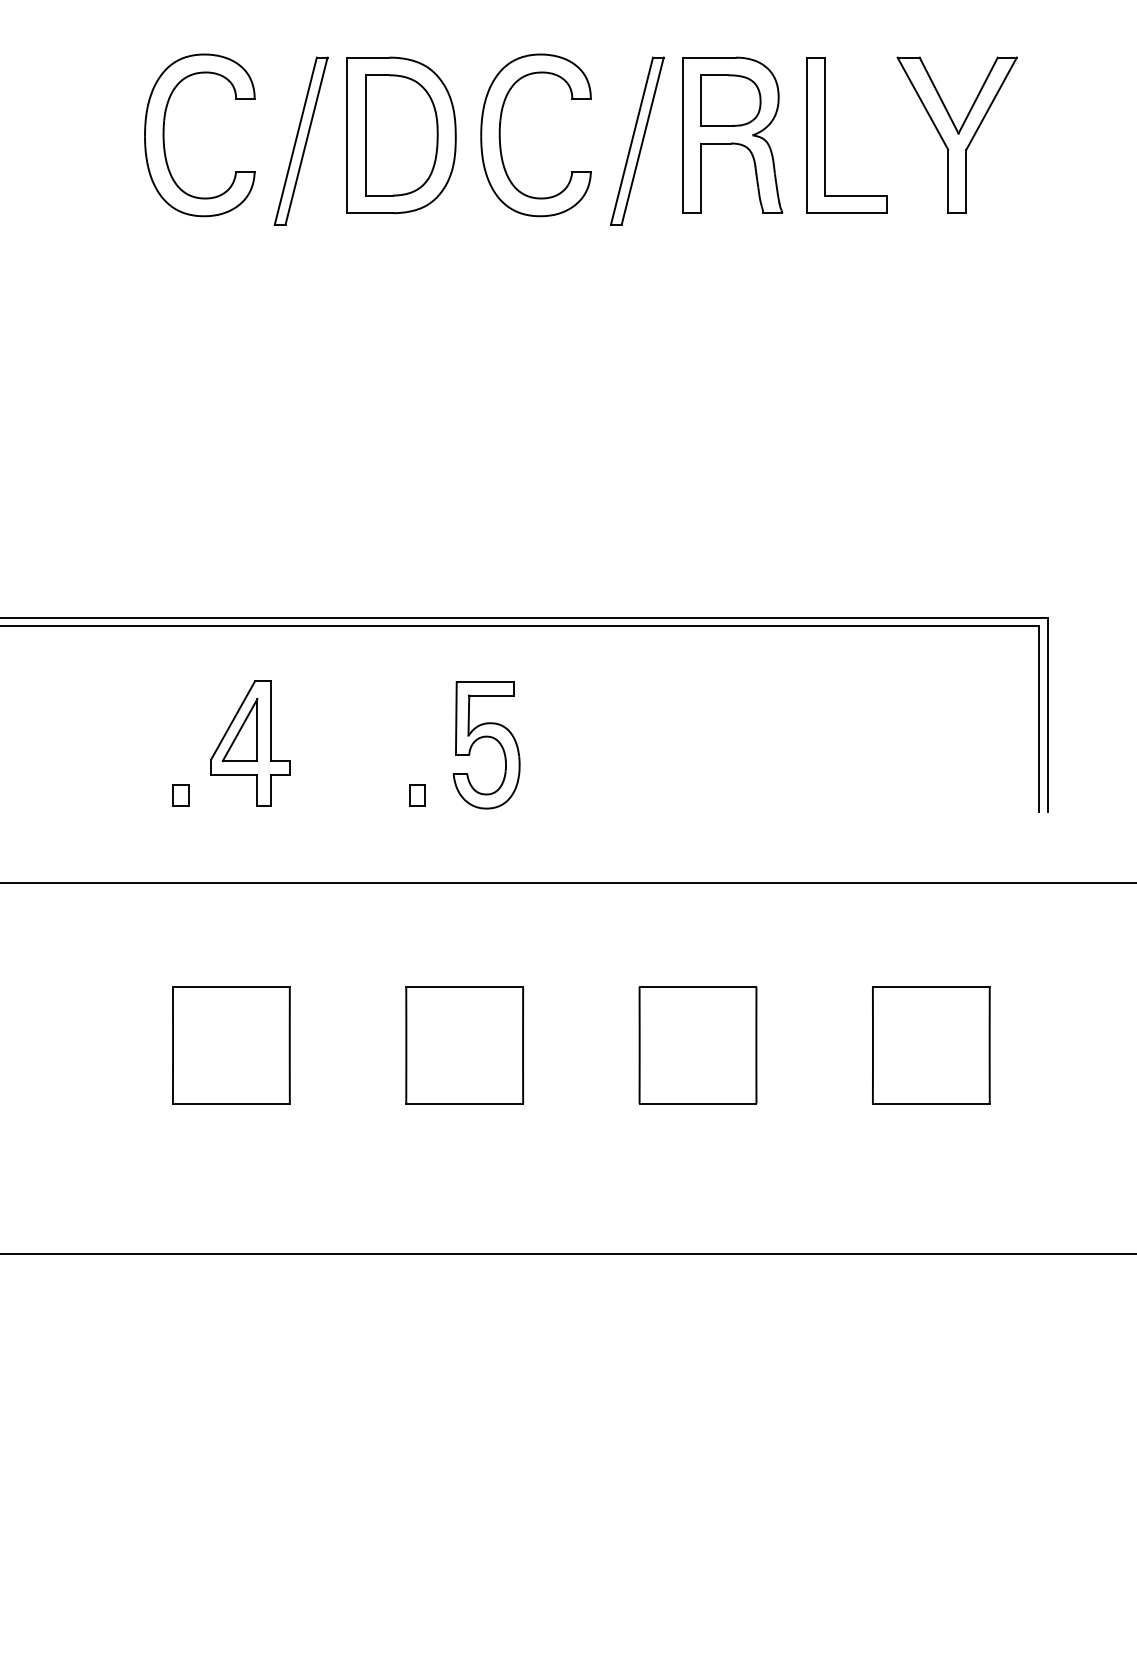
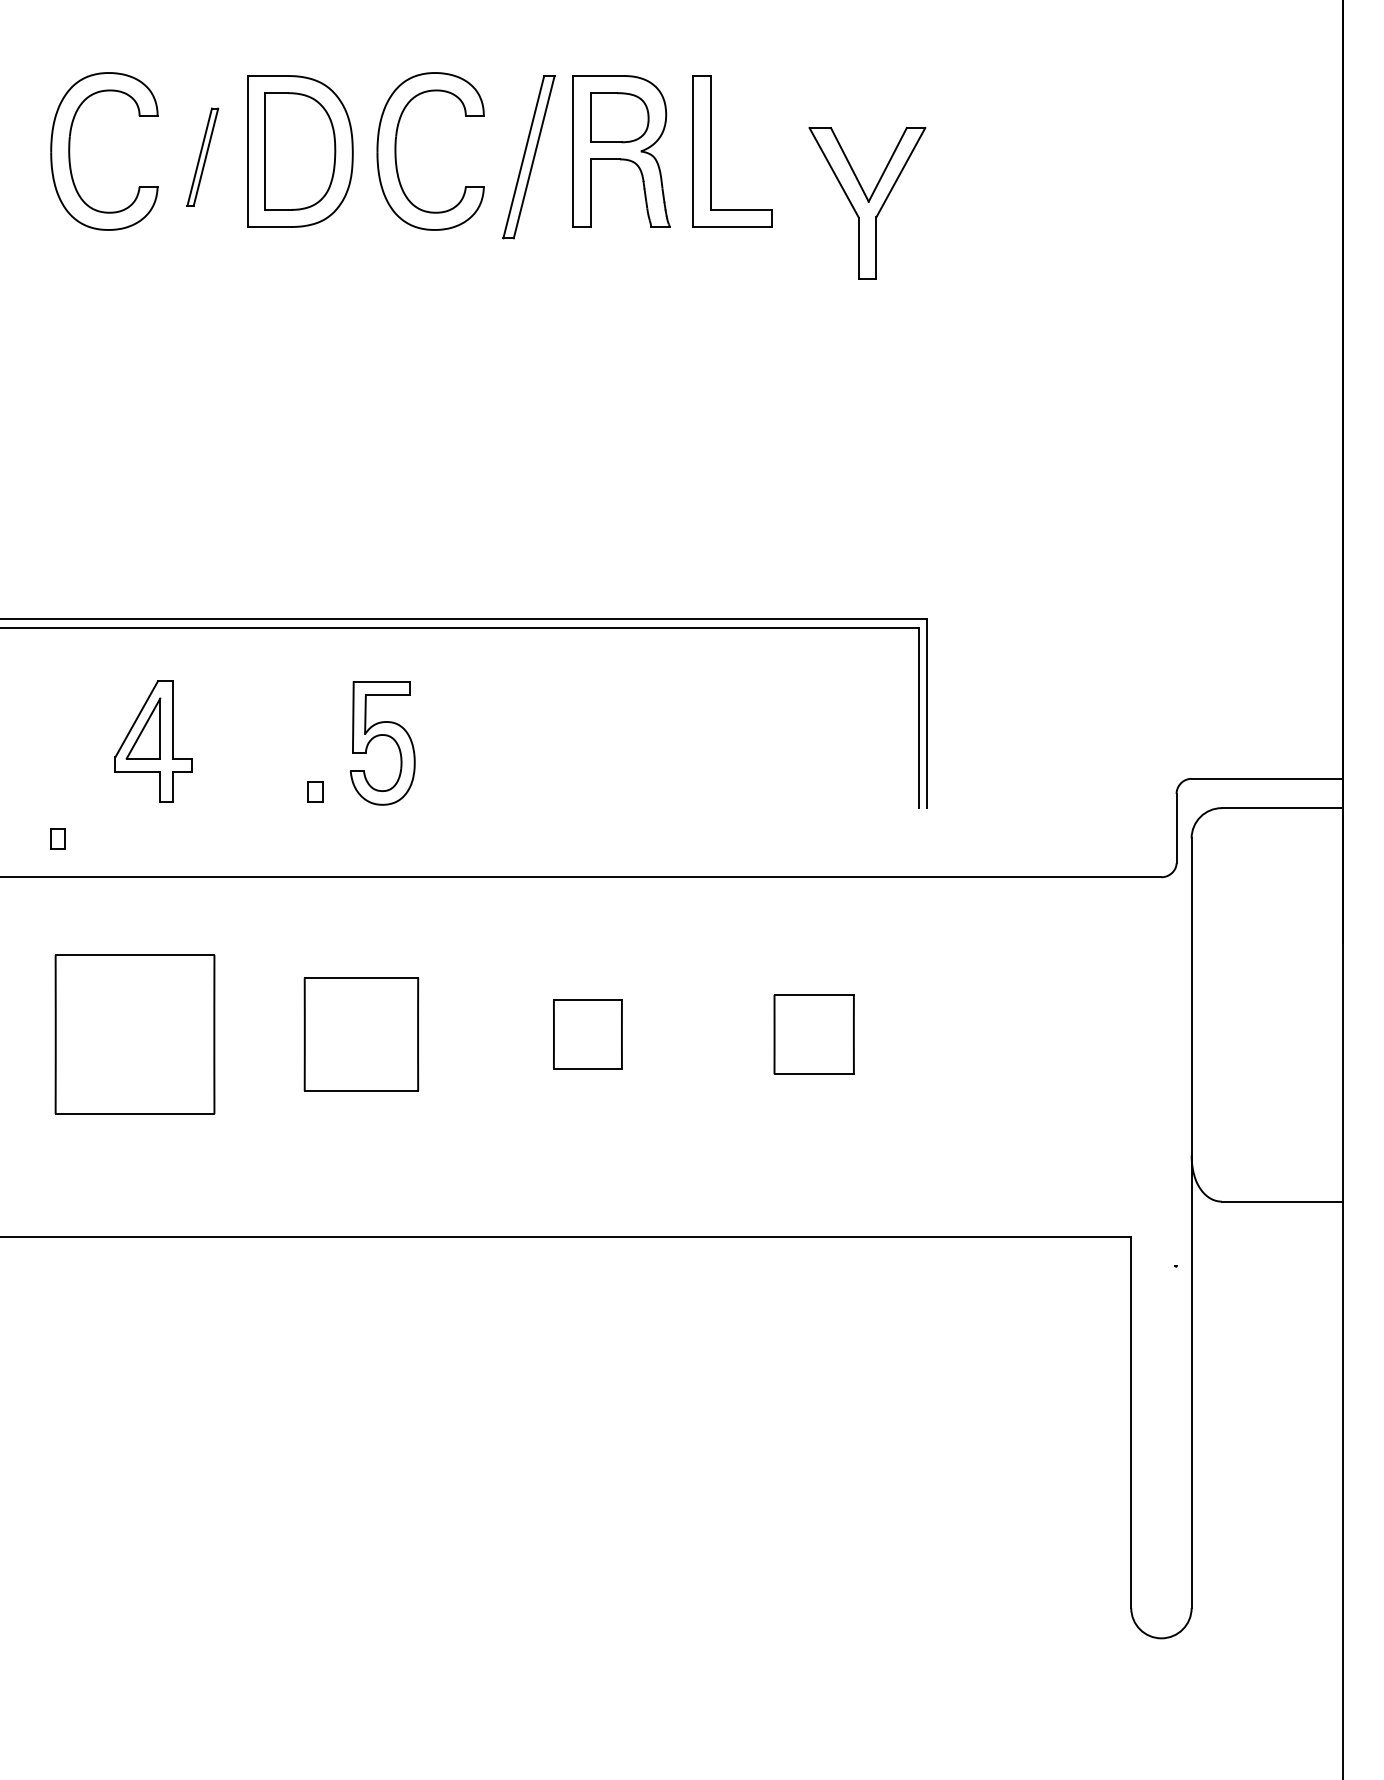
part: (957, 135) -> (867, 203), moved
part: (300, 141) -> (202, 157), size x0.6
part: (180, 794) -> (57, 838), moved
part: (230, 1045) -> (134, 1034), size x1.4
part: (697, 1045) -> (587, 1034), size x0.6
part: (930, 1045) -> (813, 1034), size x0.7

